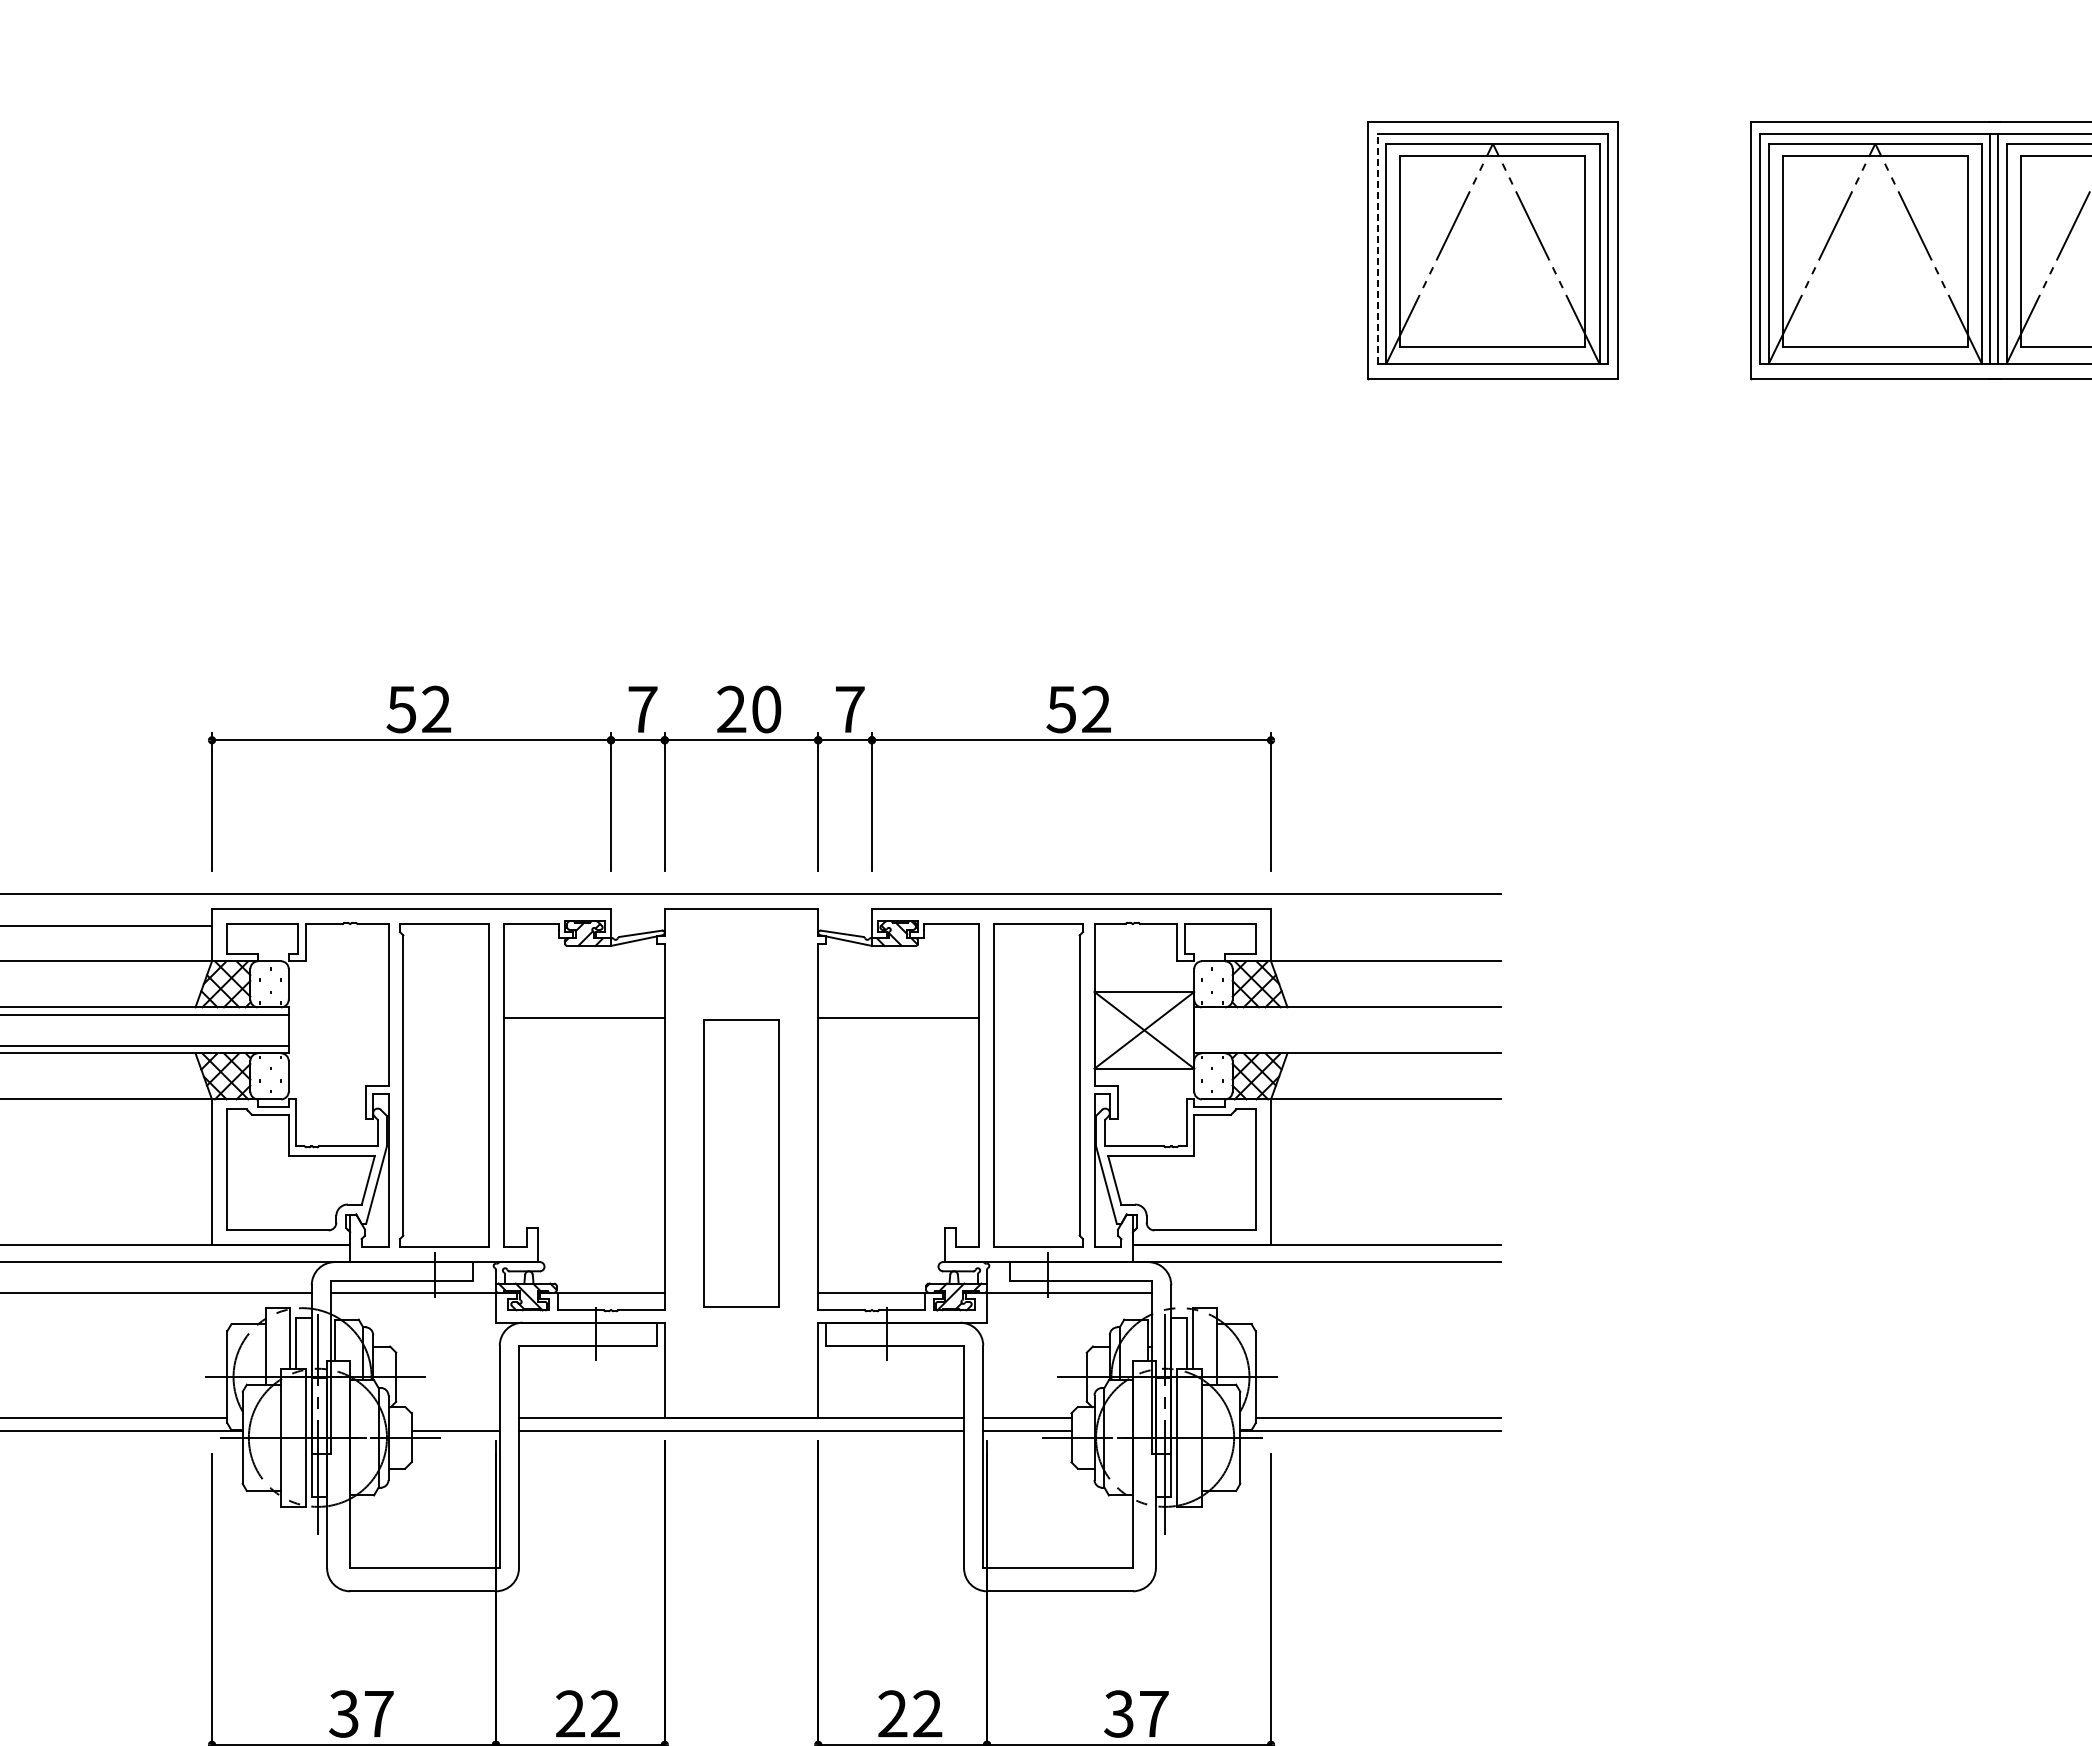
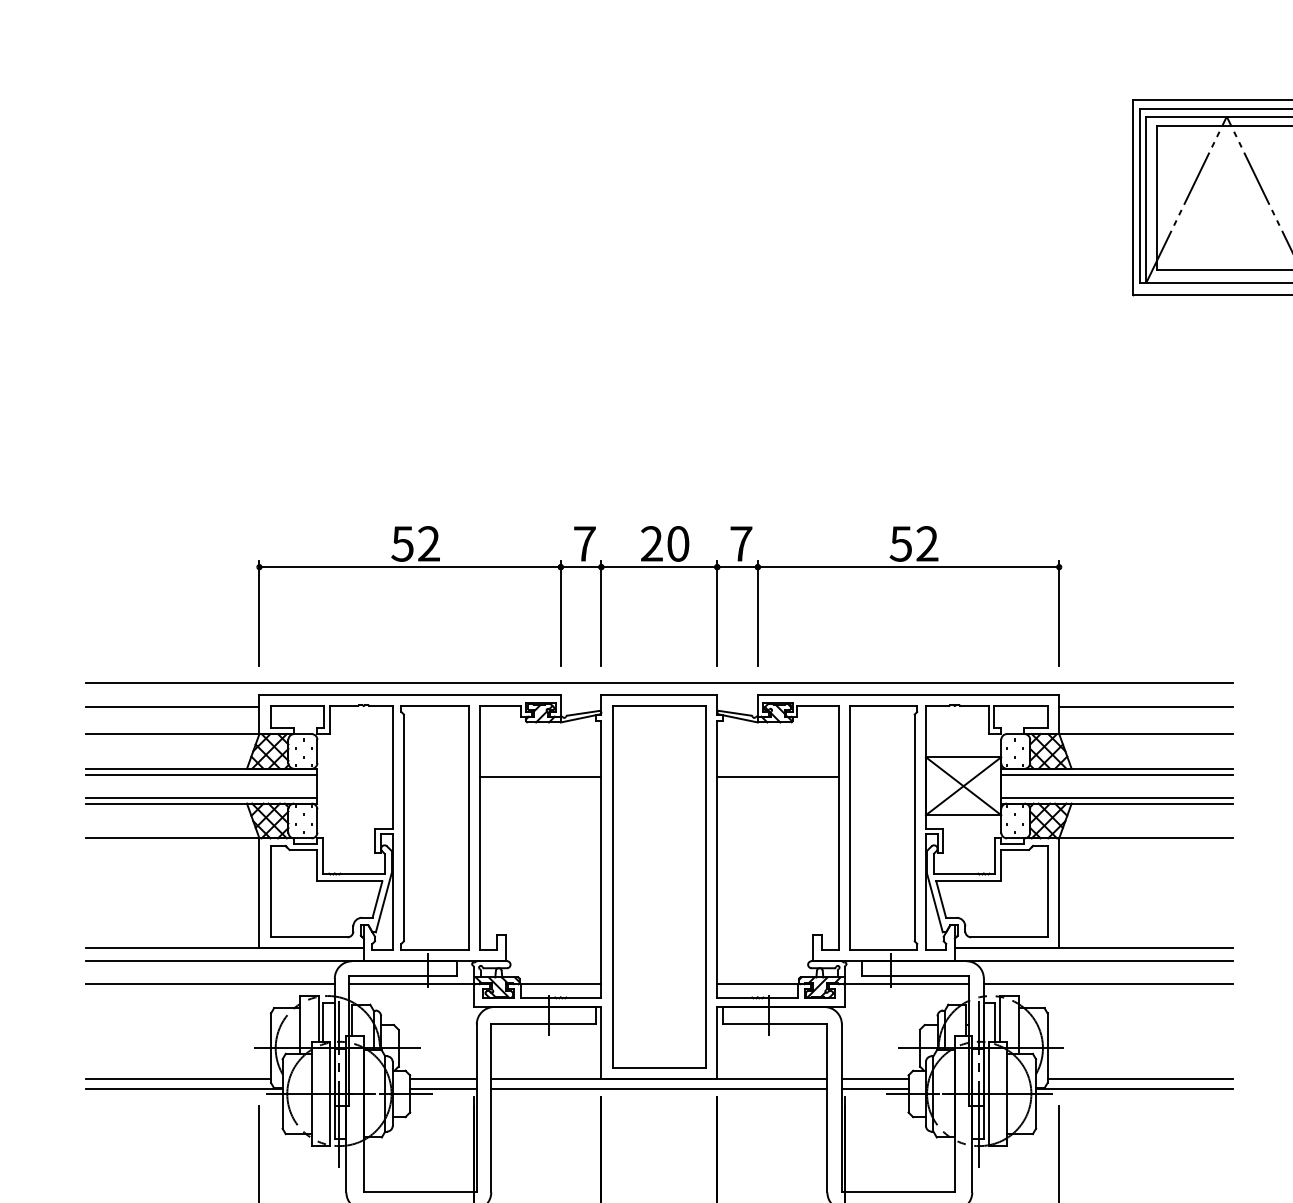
line: (1377, 248) -> (1139, 195), dashed -> solid
line: (1386, 925) -> (1146, 707), added
line: (1347, 1015) -> (1116, 775), added
line: (1347, 1045) -> (1116, 797), added
part: (741, 1163) -> (659, 886), size x1.67
line: (1336, 1292) -> (1108, 984), added
line: (455, 1418) -> (443, 1079), added

